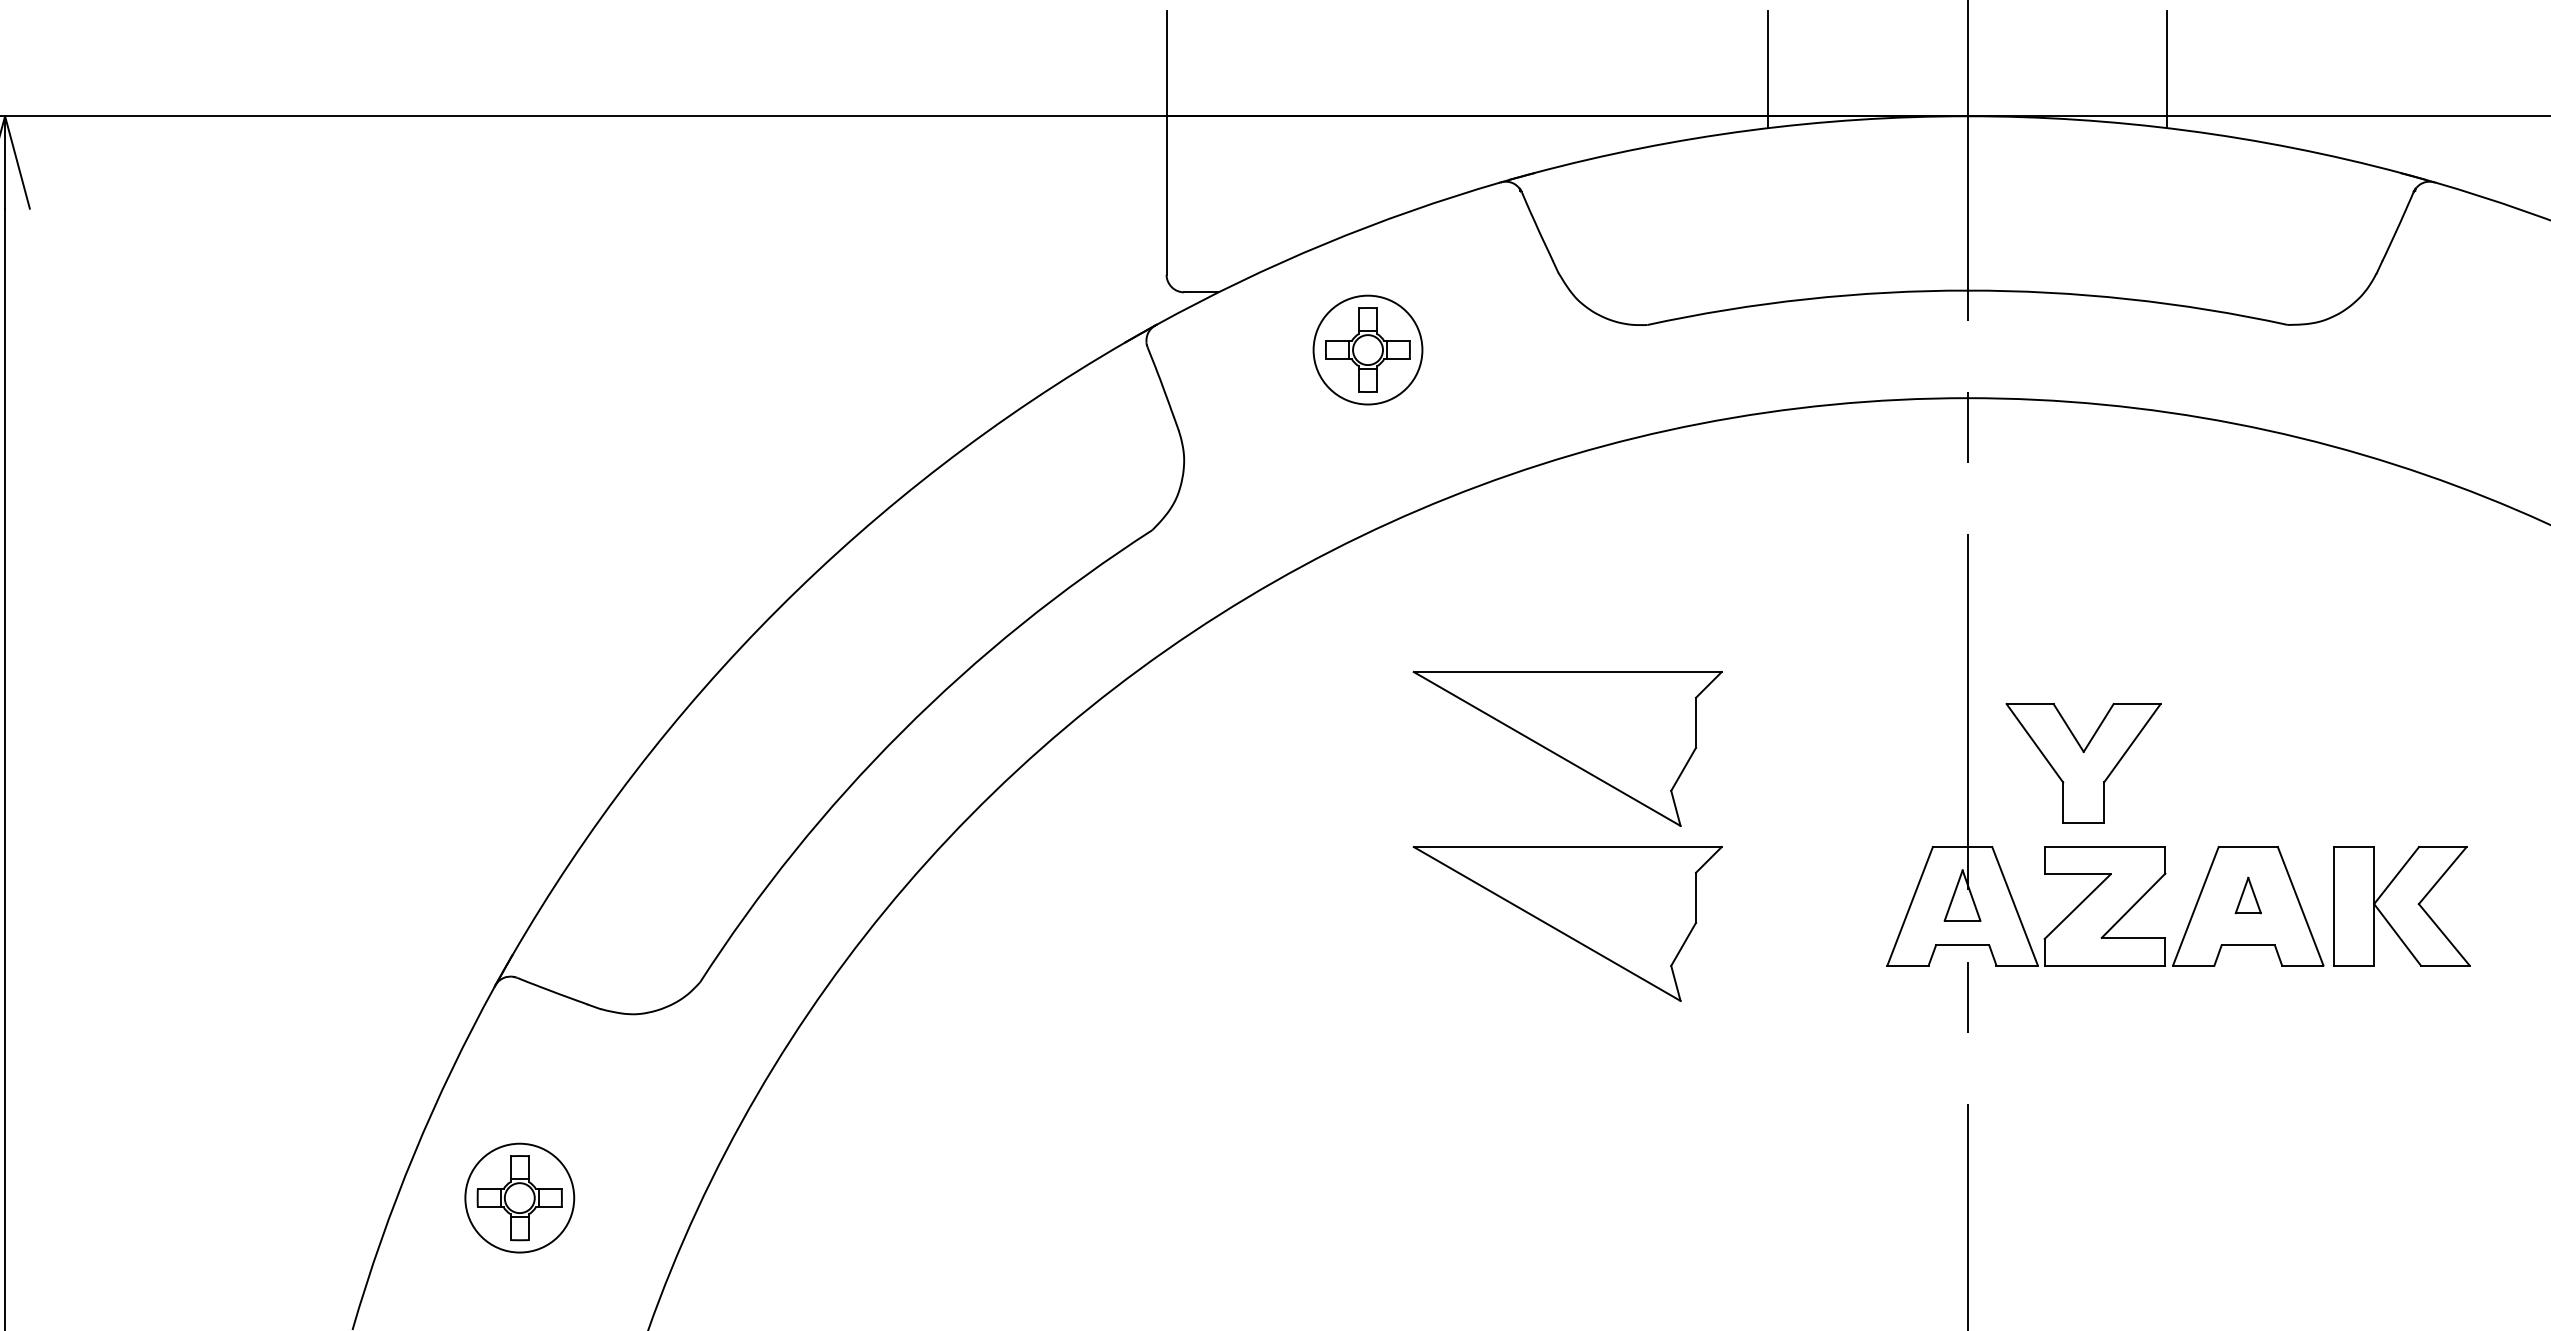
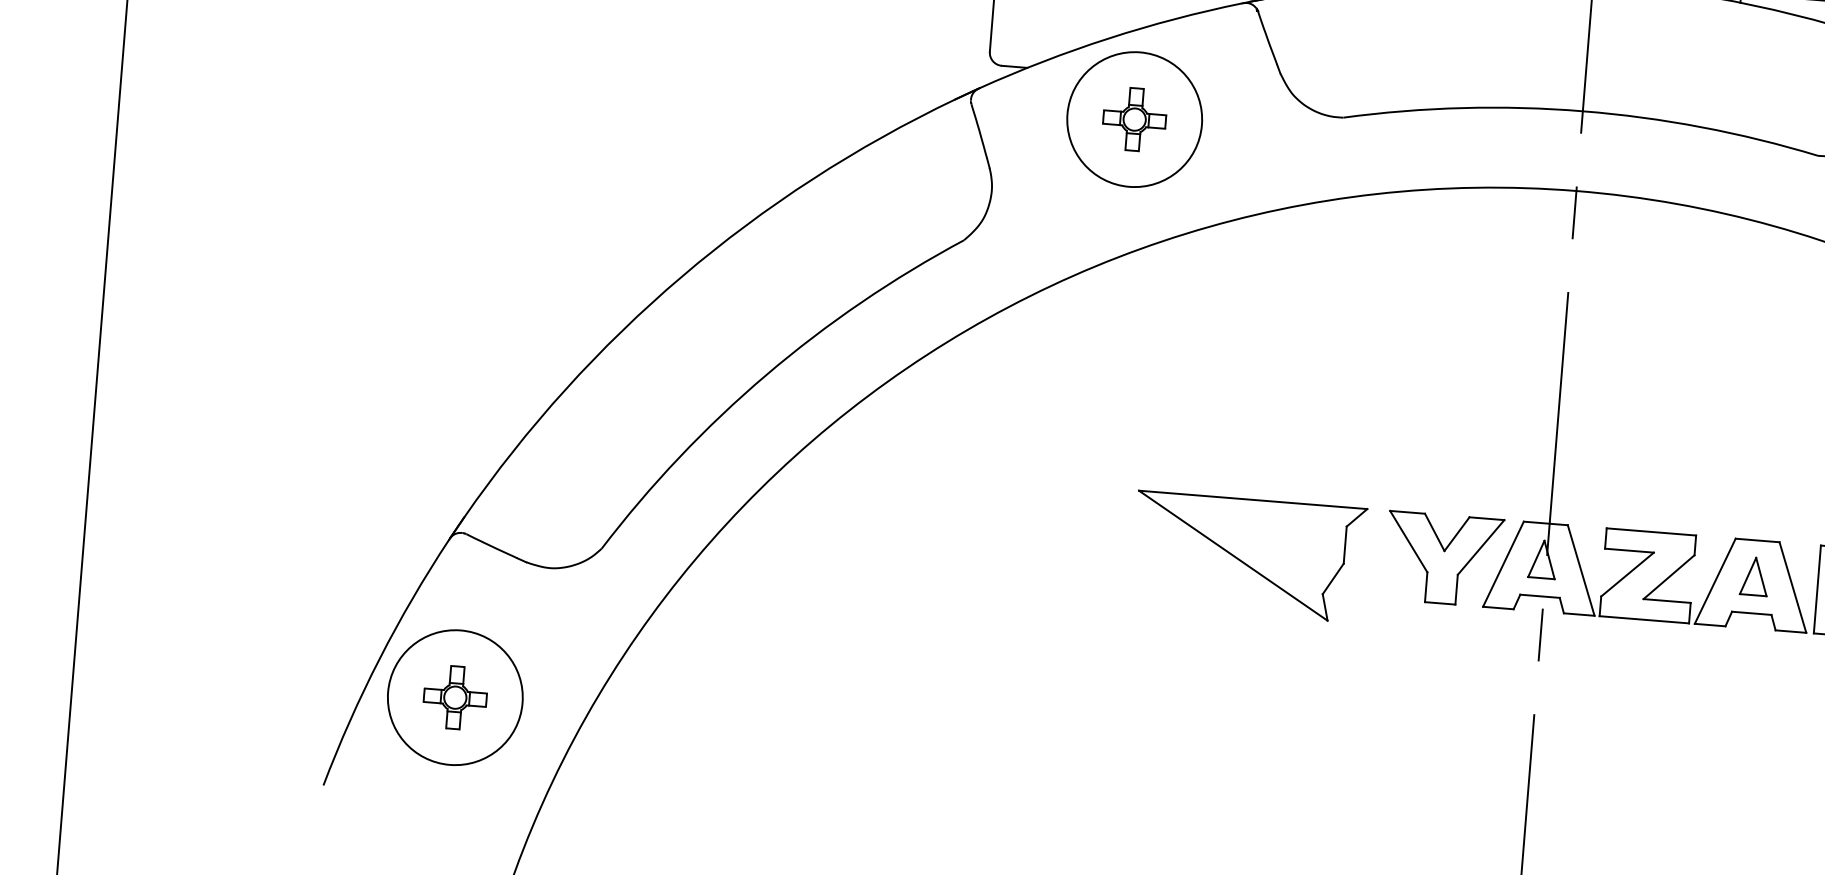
circle: (1367, 349) -> (1134, 119), size x1.67
part: (1567, 748) -> (1258, 426), removed
part: (2083, 763) -> (1443, 559), moved
part: (2248, 895) -> (1754, 576), size x1.43
circle: (519, 1197) -> (455, 697), size x1.67

